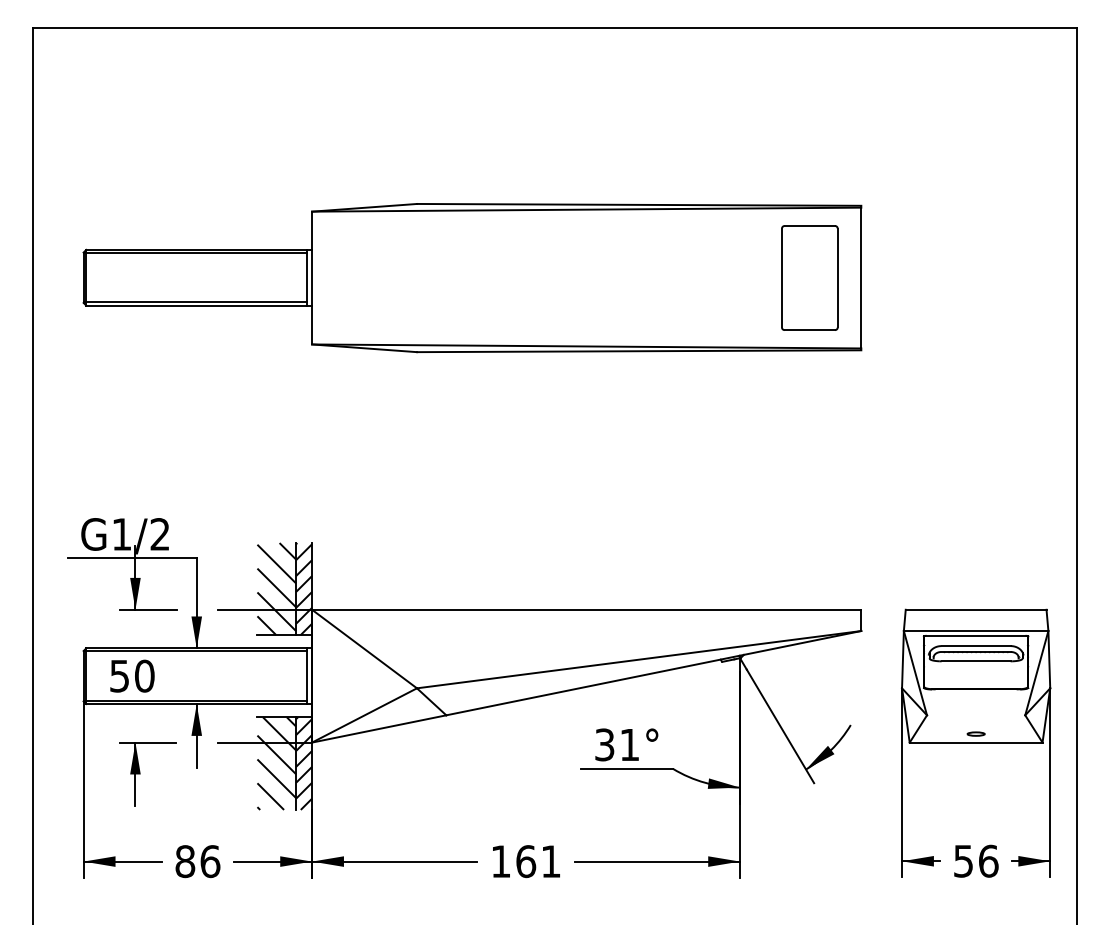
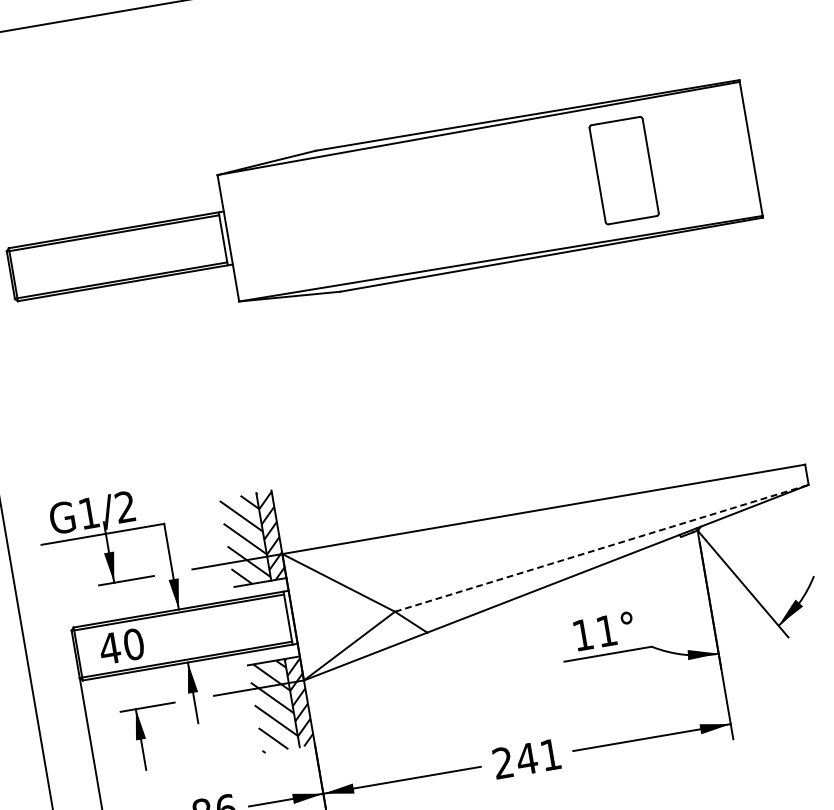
part: (809, 277) -> (623, 170), moved
line: (639, 659) -> (602, 548), solid -> dashed
text: (119, 676) -> (109, 648), 50 -> 40
text: (604, 744) -> (582, 634), 31° -> 11°
text: (513, 861) -> (515, 760), 161 -> 241

